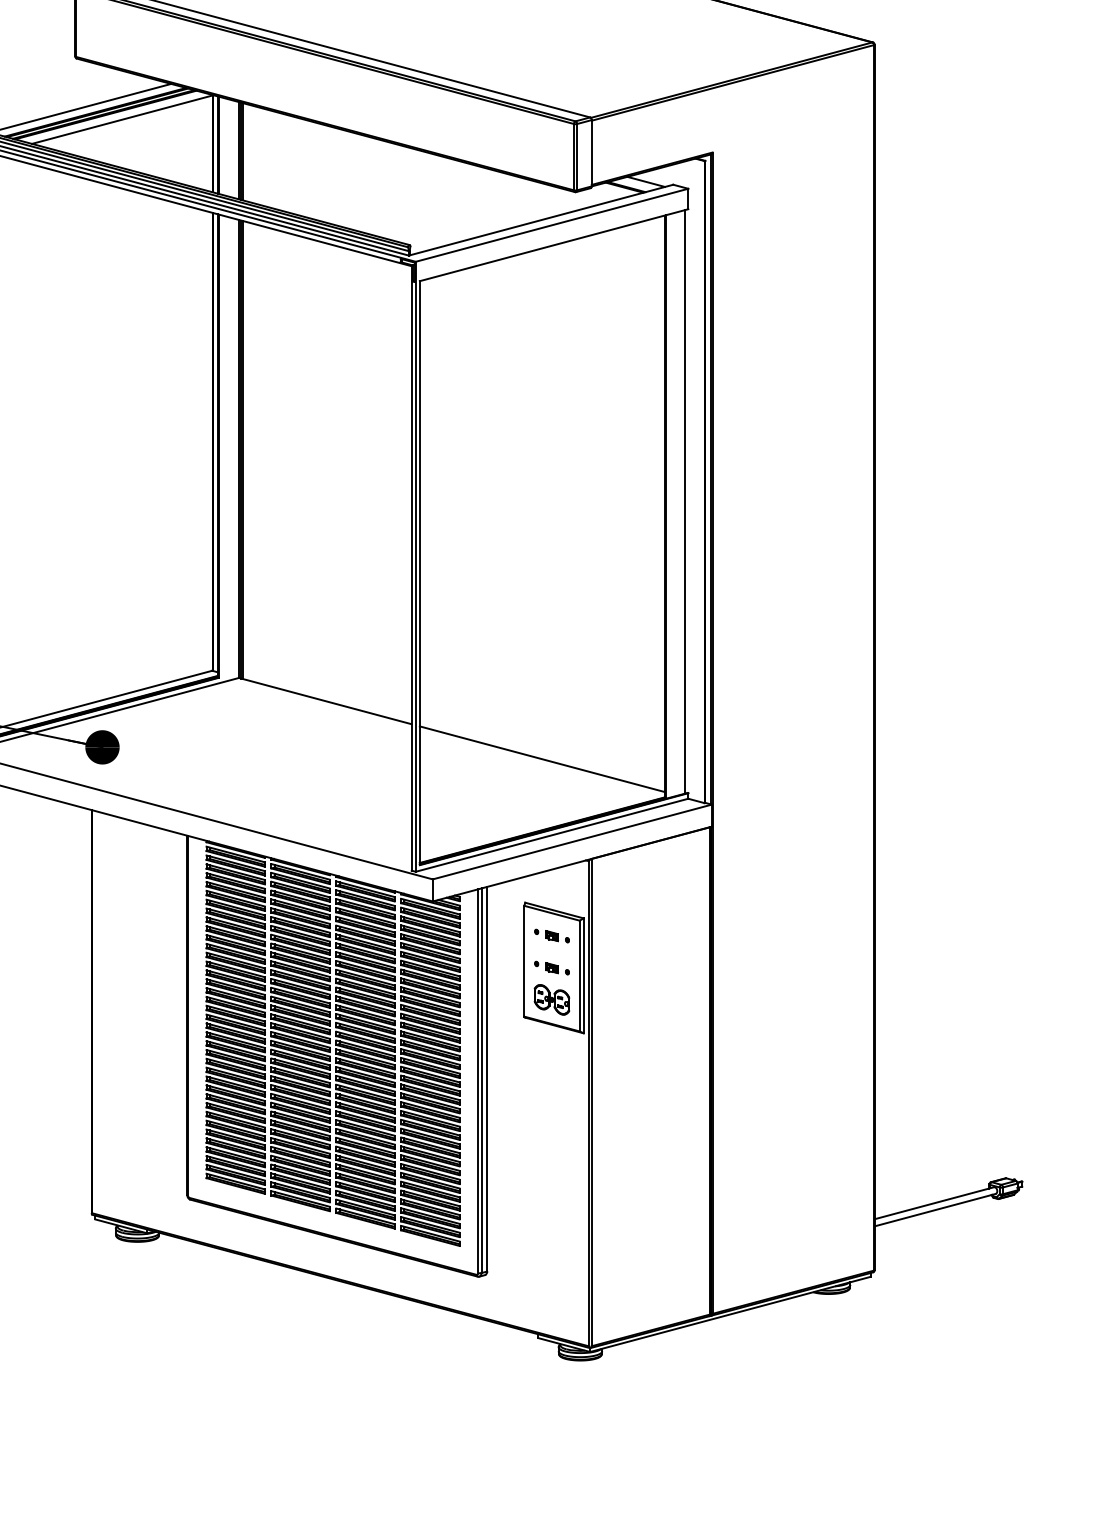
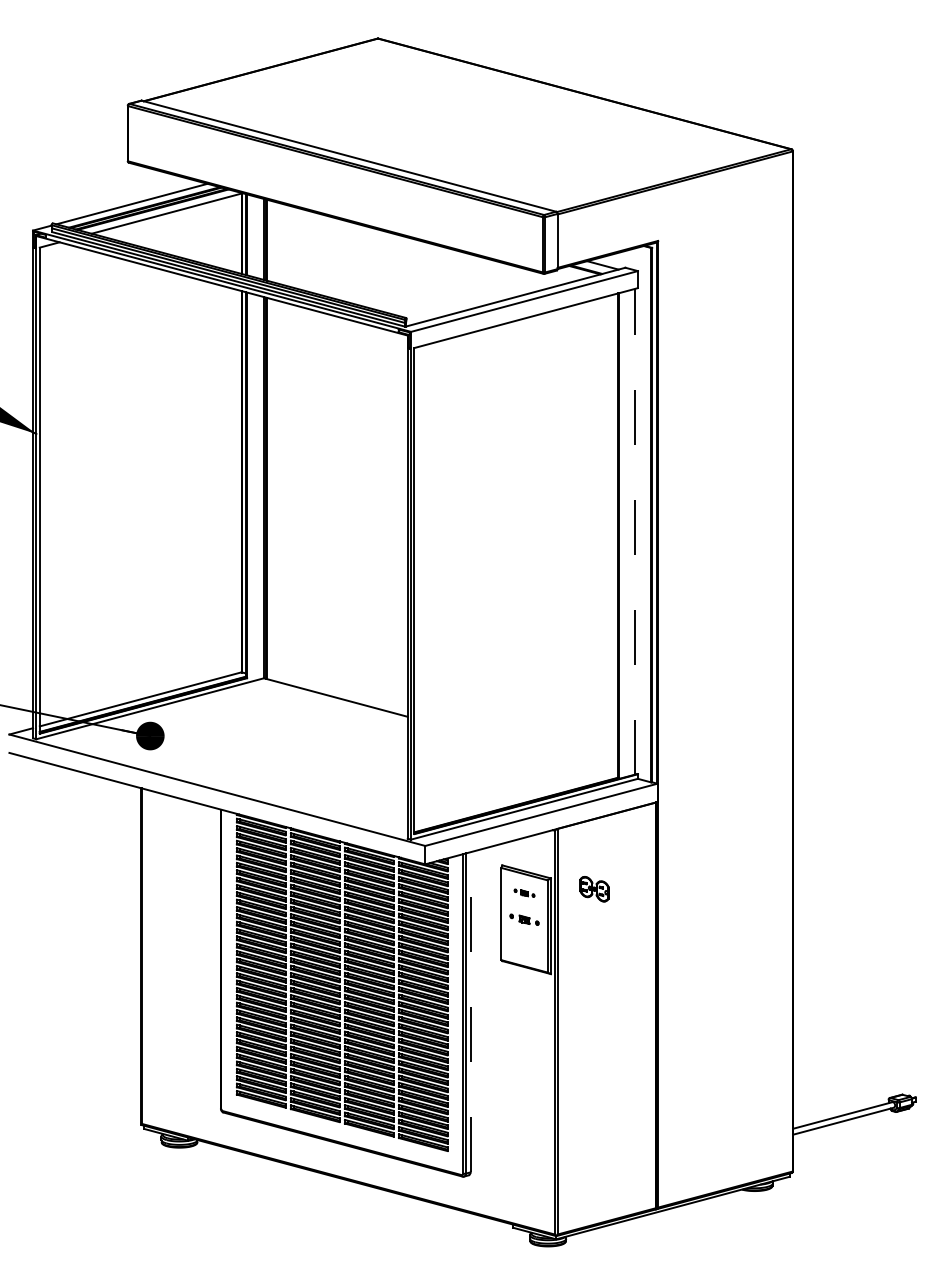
line: (685, 501) -> (635, 531), solid -> dashed
line: (542, 758) -> (516, 745), removed
part: (552, 936) -> (524, 893), size x0.7
part: (552, 1000) -> (594, 889), moved
line: (487, 1078) -> (470, 1011), solid -> dashed

